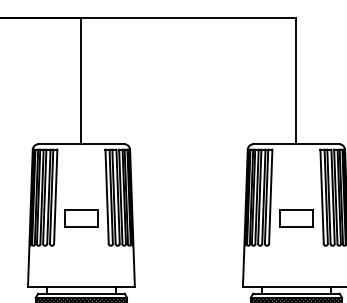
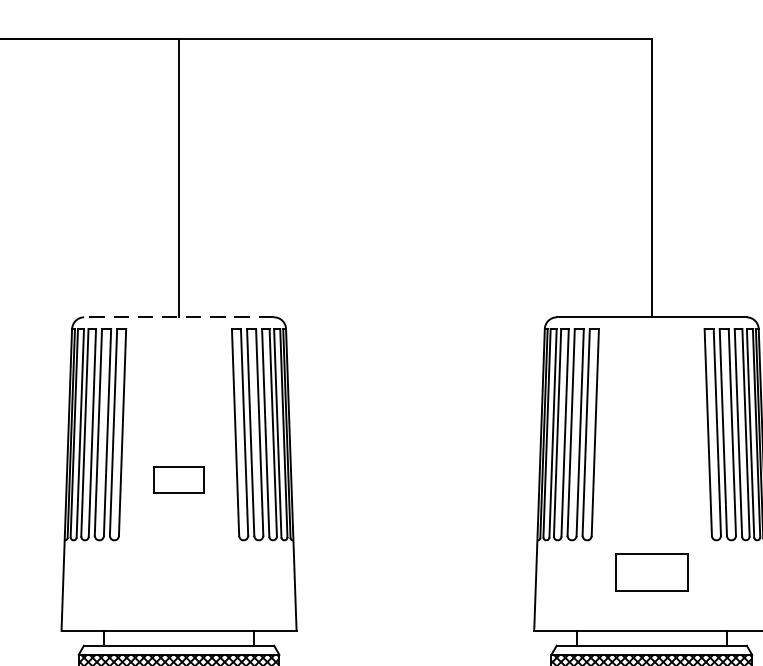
line: (80, 144) -> (177, 317), solid -> dashed
part: (81, 218) -> (179, 480), size x0.7
part: (296, 218) -> (651, 572), moved

